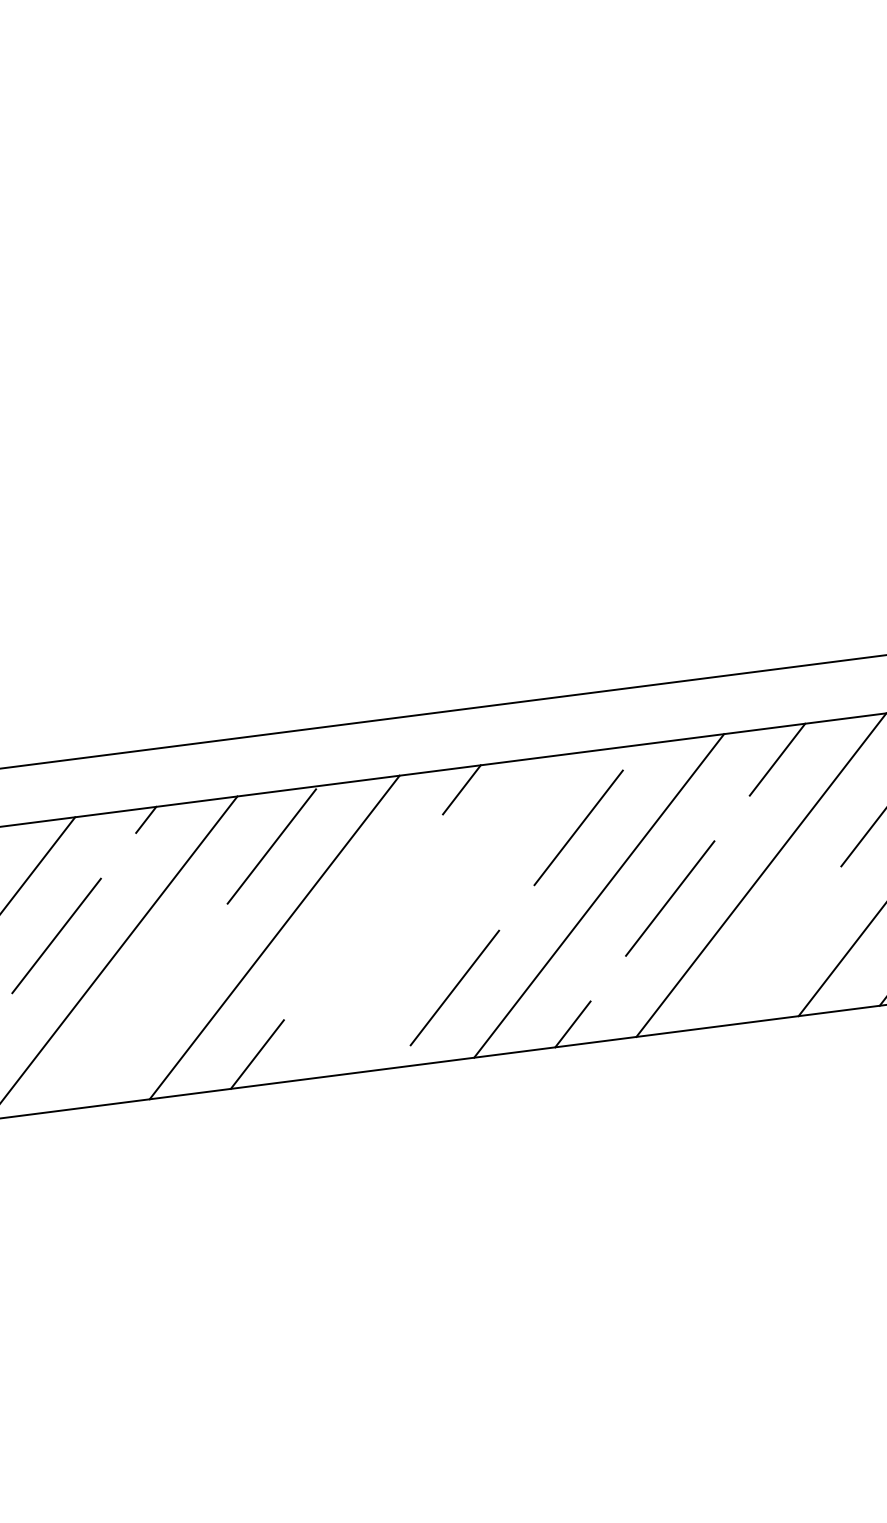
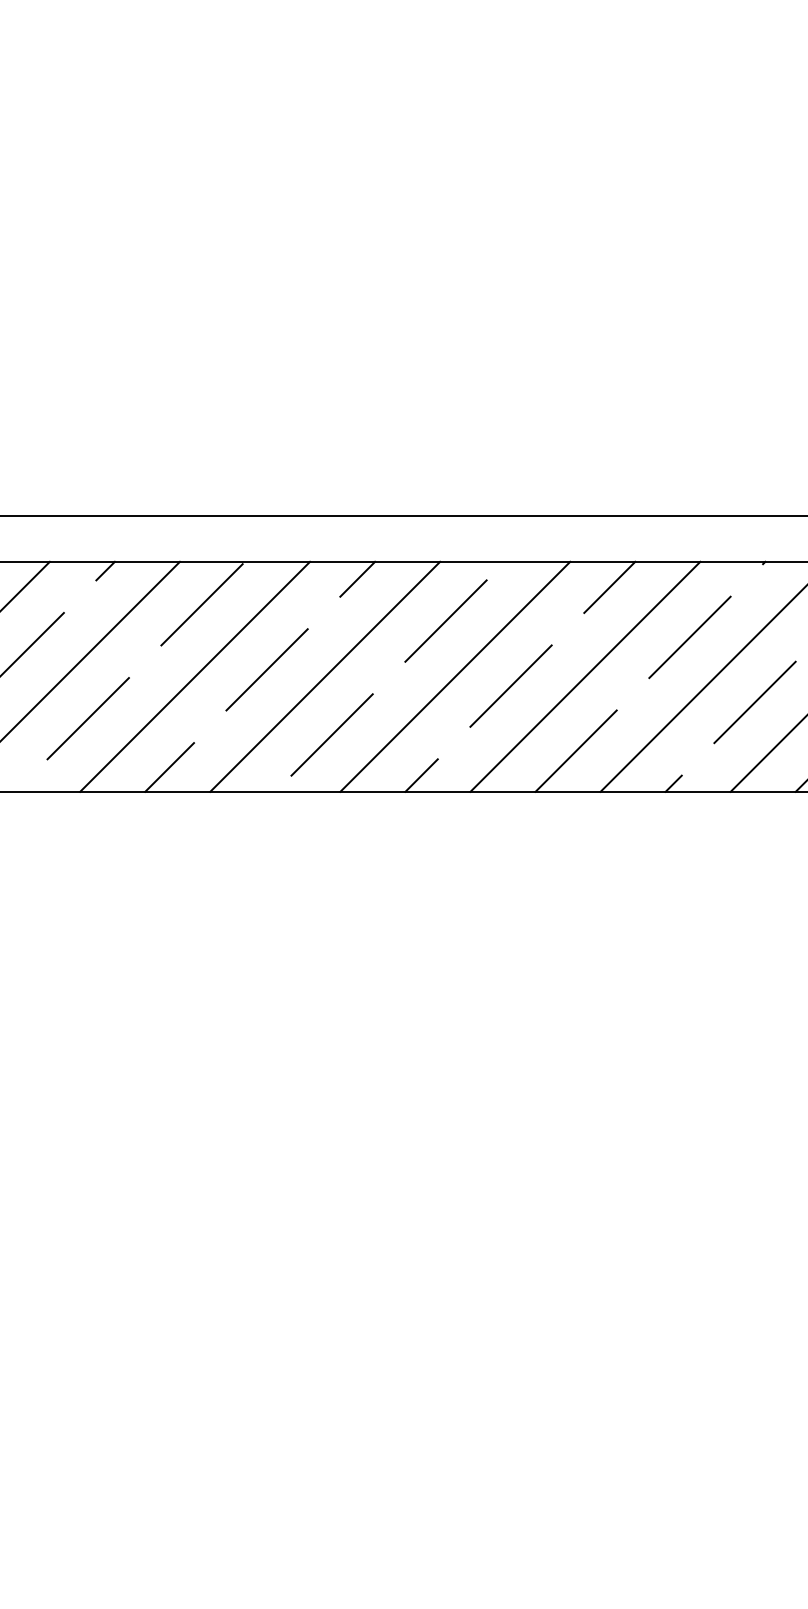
line: (362, 916) -> (266, 669), added
line: (437, 916) -> (325, 676), added
line: (760, 968) -> (575, 750), added
line: (147, 1006) -> (87, 718), added

